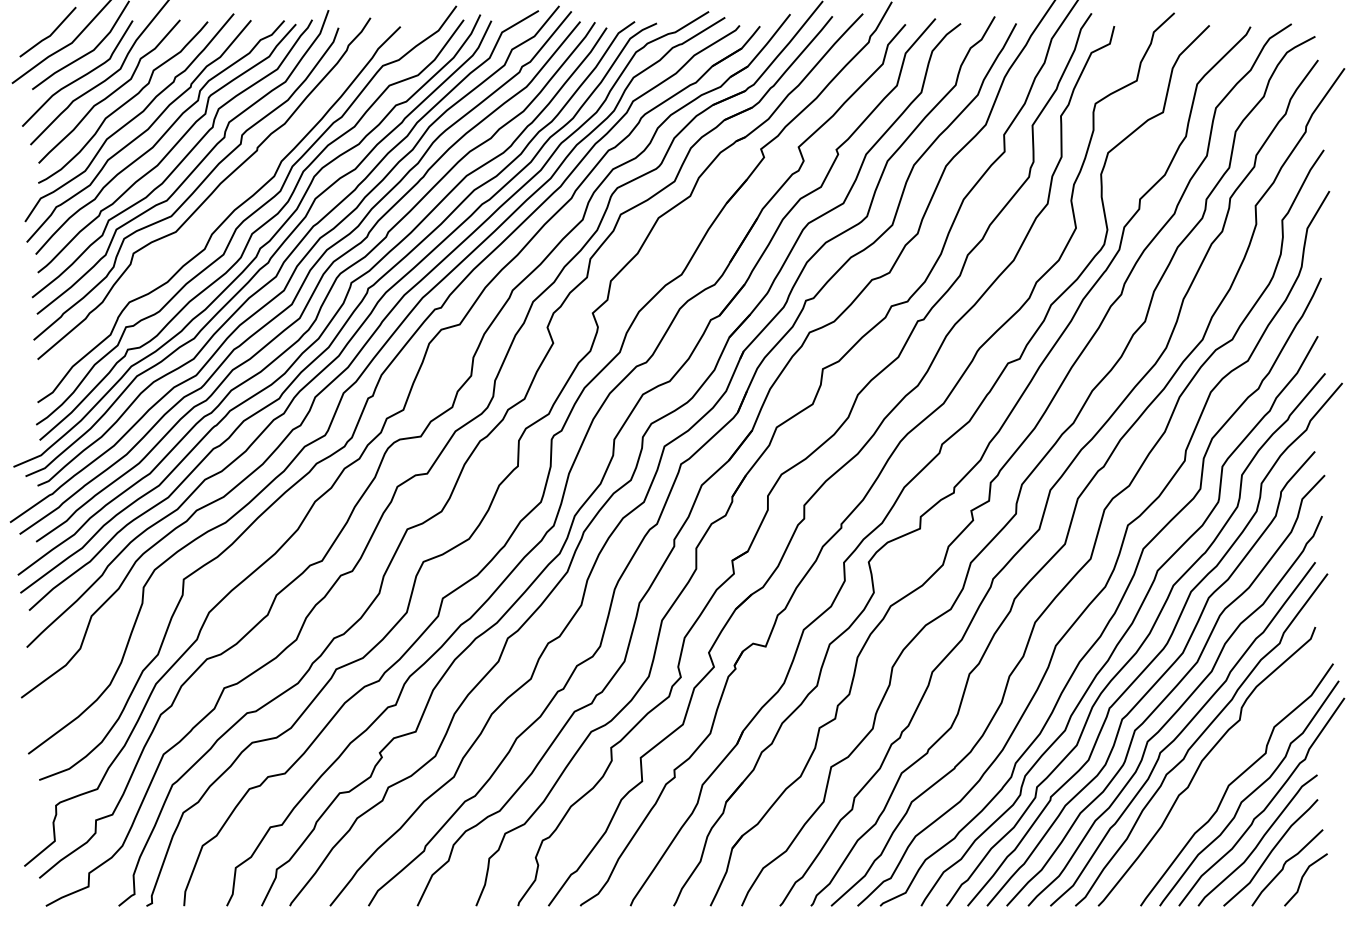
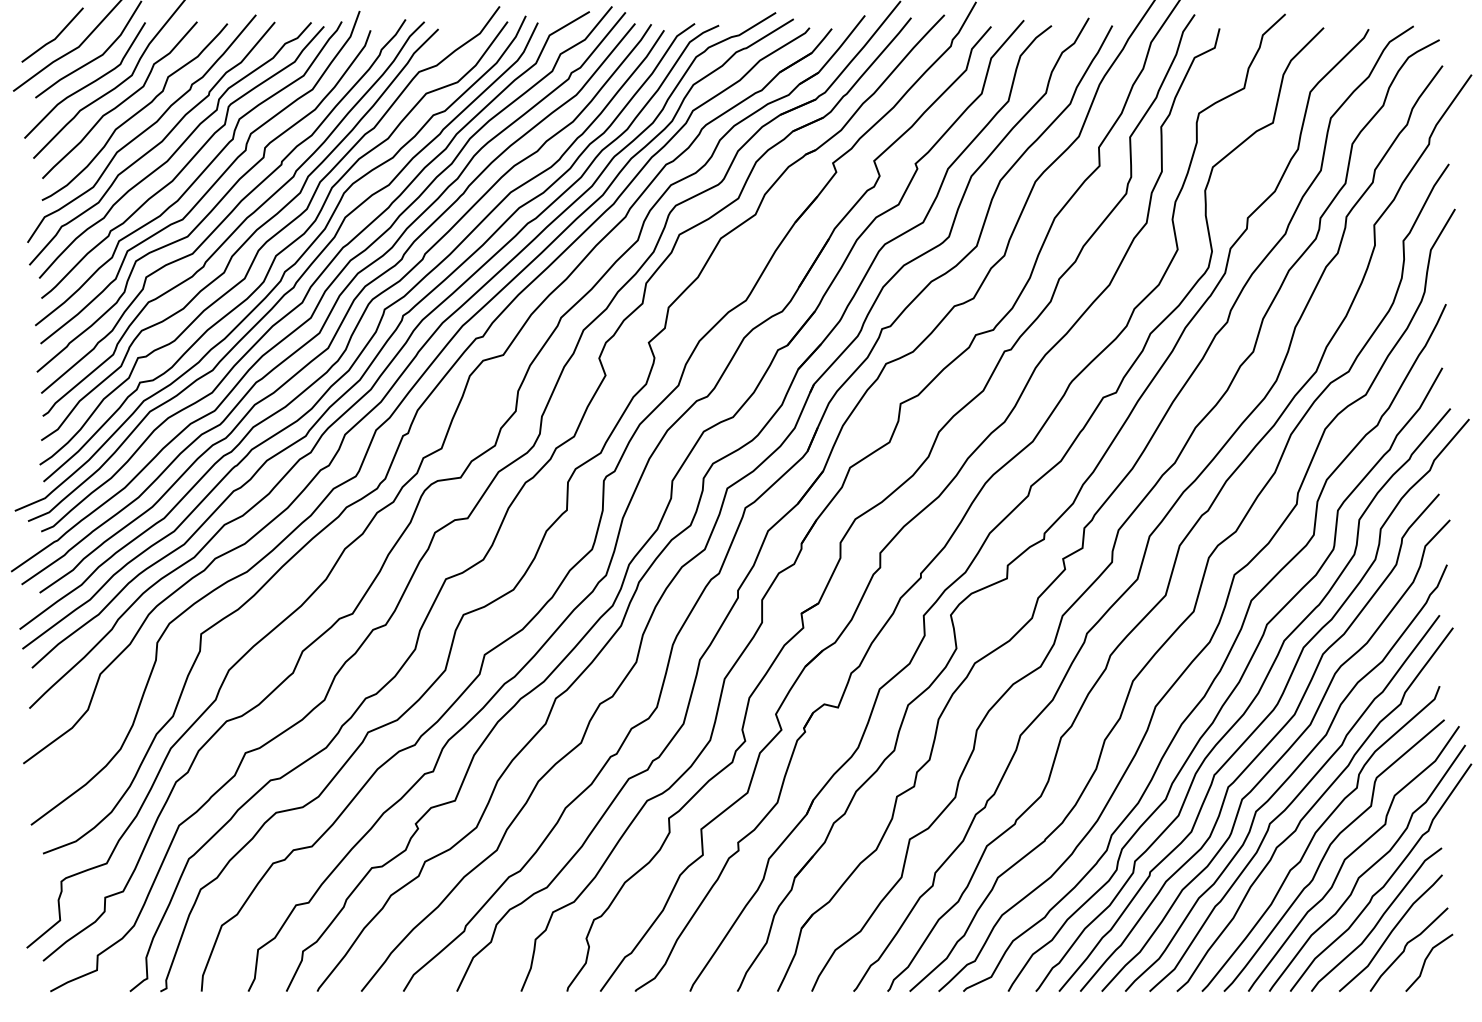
curve: (219, 204) -> (240, 223), added
curve: (1213, 778) -> (1328, 851), added

